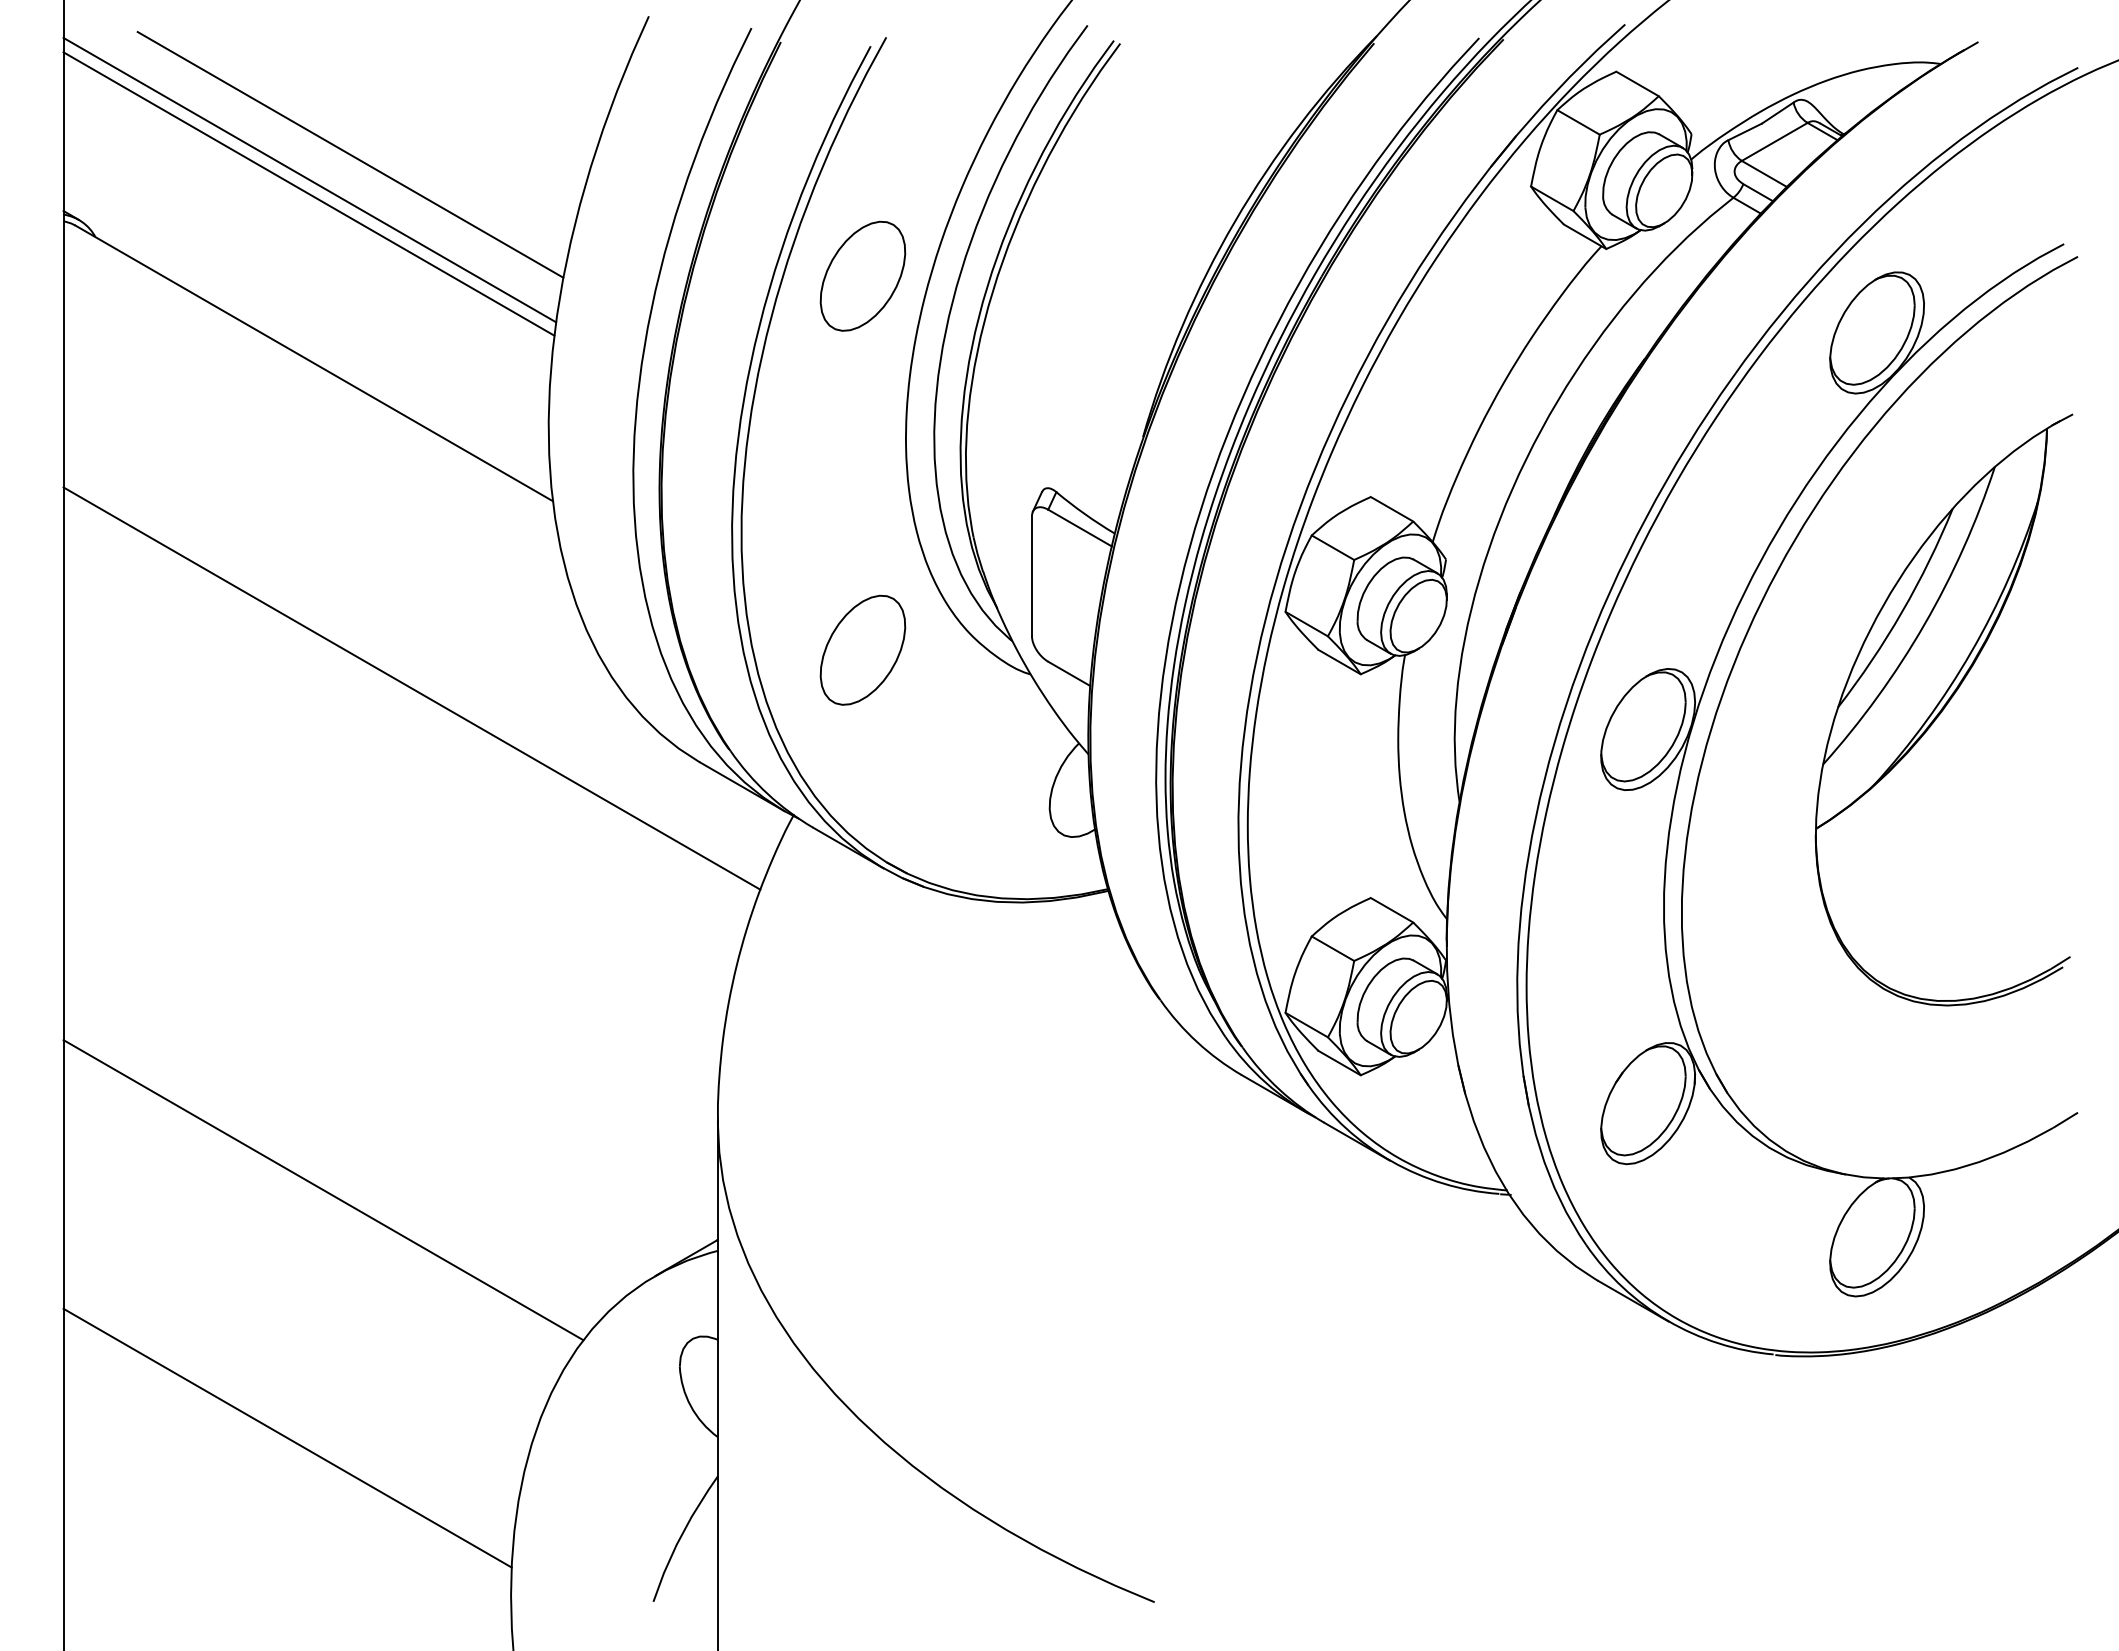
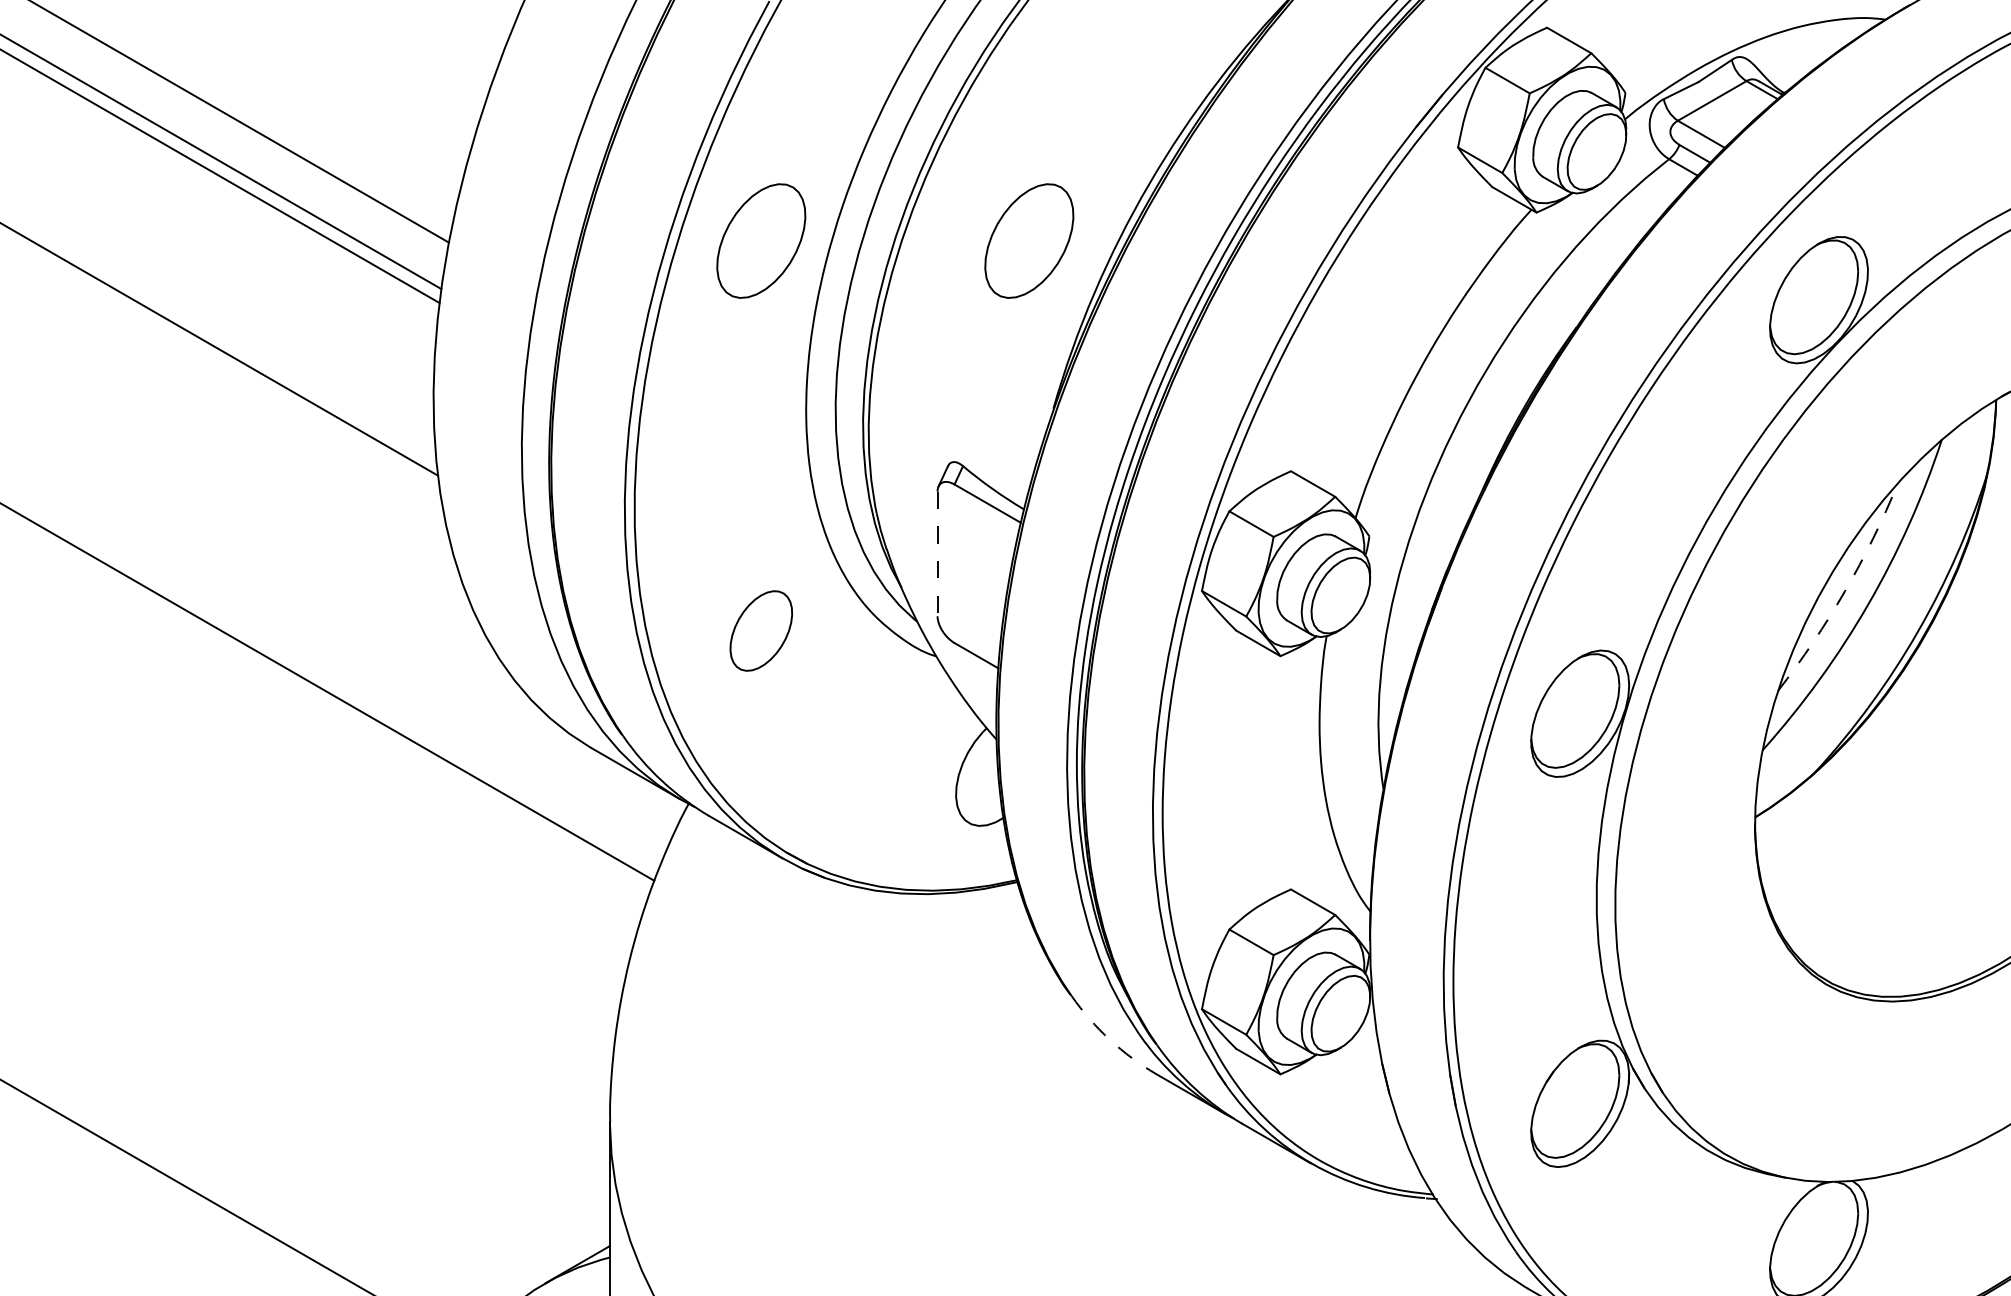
part: (1119, 275) -> (1028, 240), added
line: (1031, 576) -> (937, 554), solid -> dashed
arc: (1902, 611) -> (1845, 590), solid -> dashed
part: (862, 649) -> (760, 630), size x0.7
arc: (1197, 1042) -> (1110, 1040), solid -> dashed

